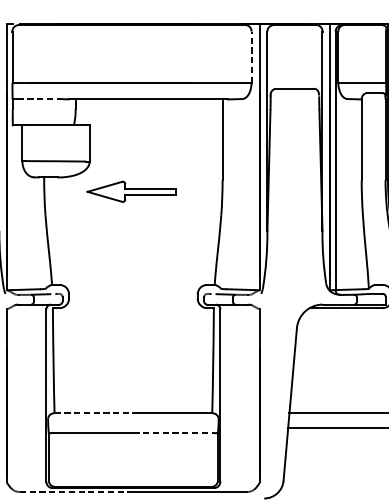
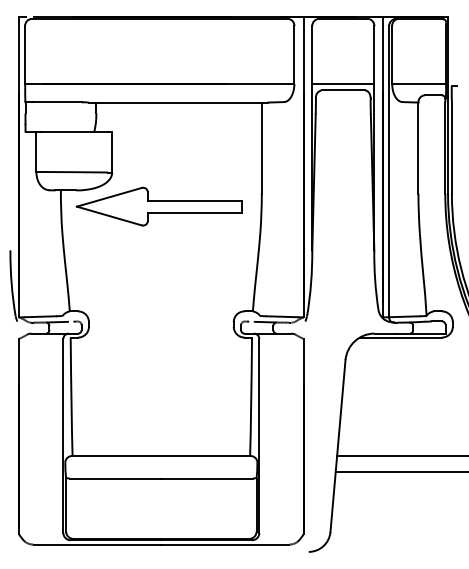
line: (251, 57) -> (294, 55), dashed -> solid
line: (295, 82) -> (343, 83), added
line: (41, 99) -> (57, 102), dashed -> solid
part: (130, 191) -> (158, 206), size x1.67
line: (94, 413) -> (117, 456), dashed -> solid
line: (174, 433) -> (207, 478), dashed -> solid
line: (76, 491) -> (97, 544), dashed -> solid

